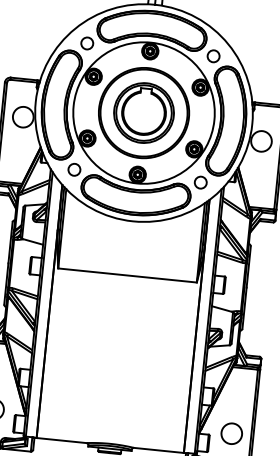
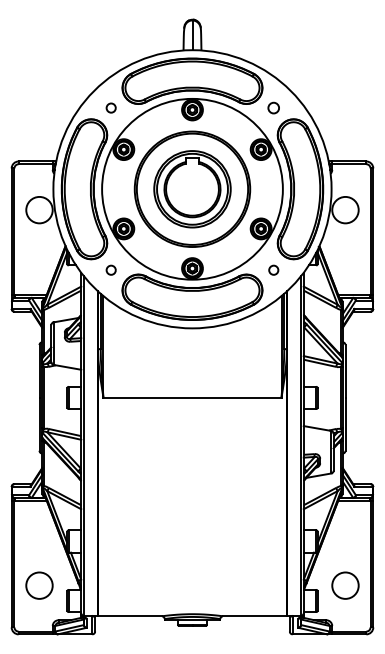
circle: (86, 42) -> (110, 107), size x0.6
circle: (213, 55) -> (273, 107), size x0.7
circle: (73, 169) -> (110, 269), size x0.6
circle: (200, 181) -> (273, 269), size x0.6

